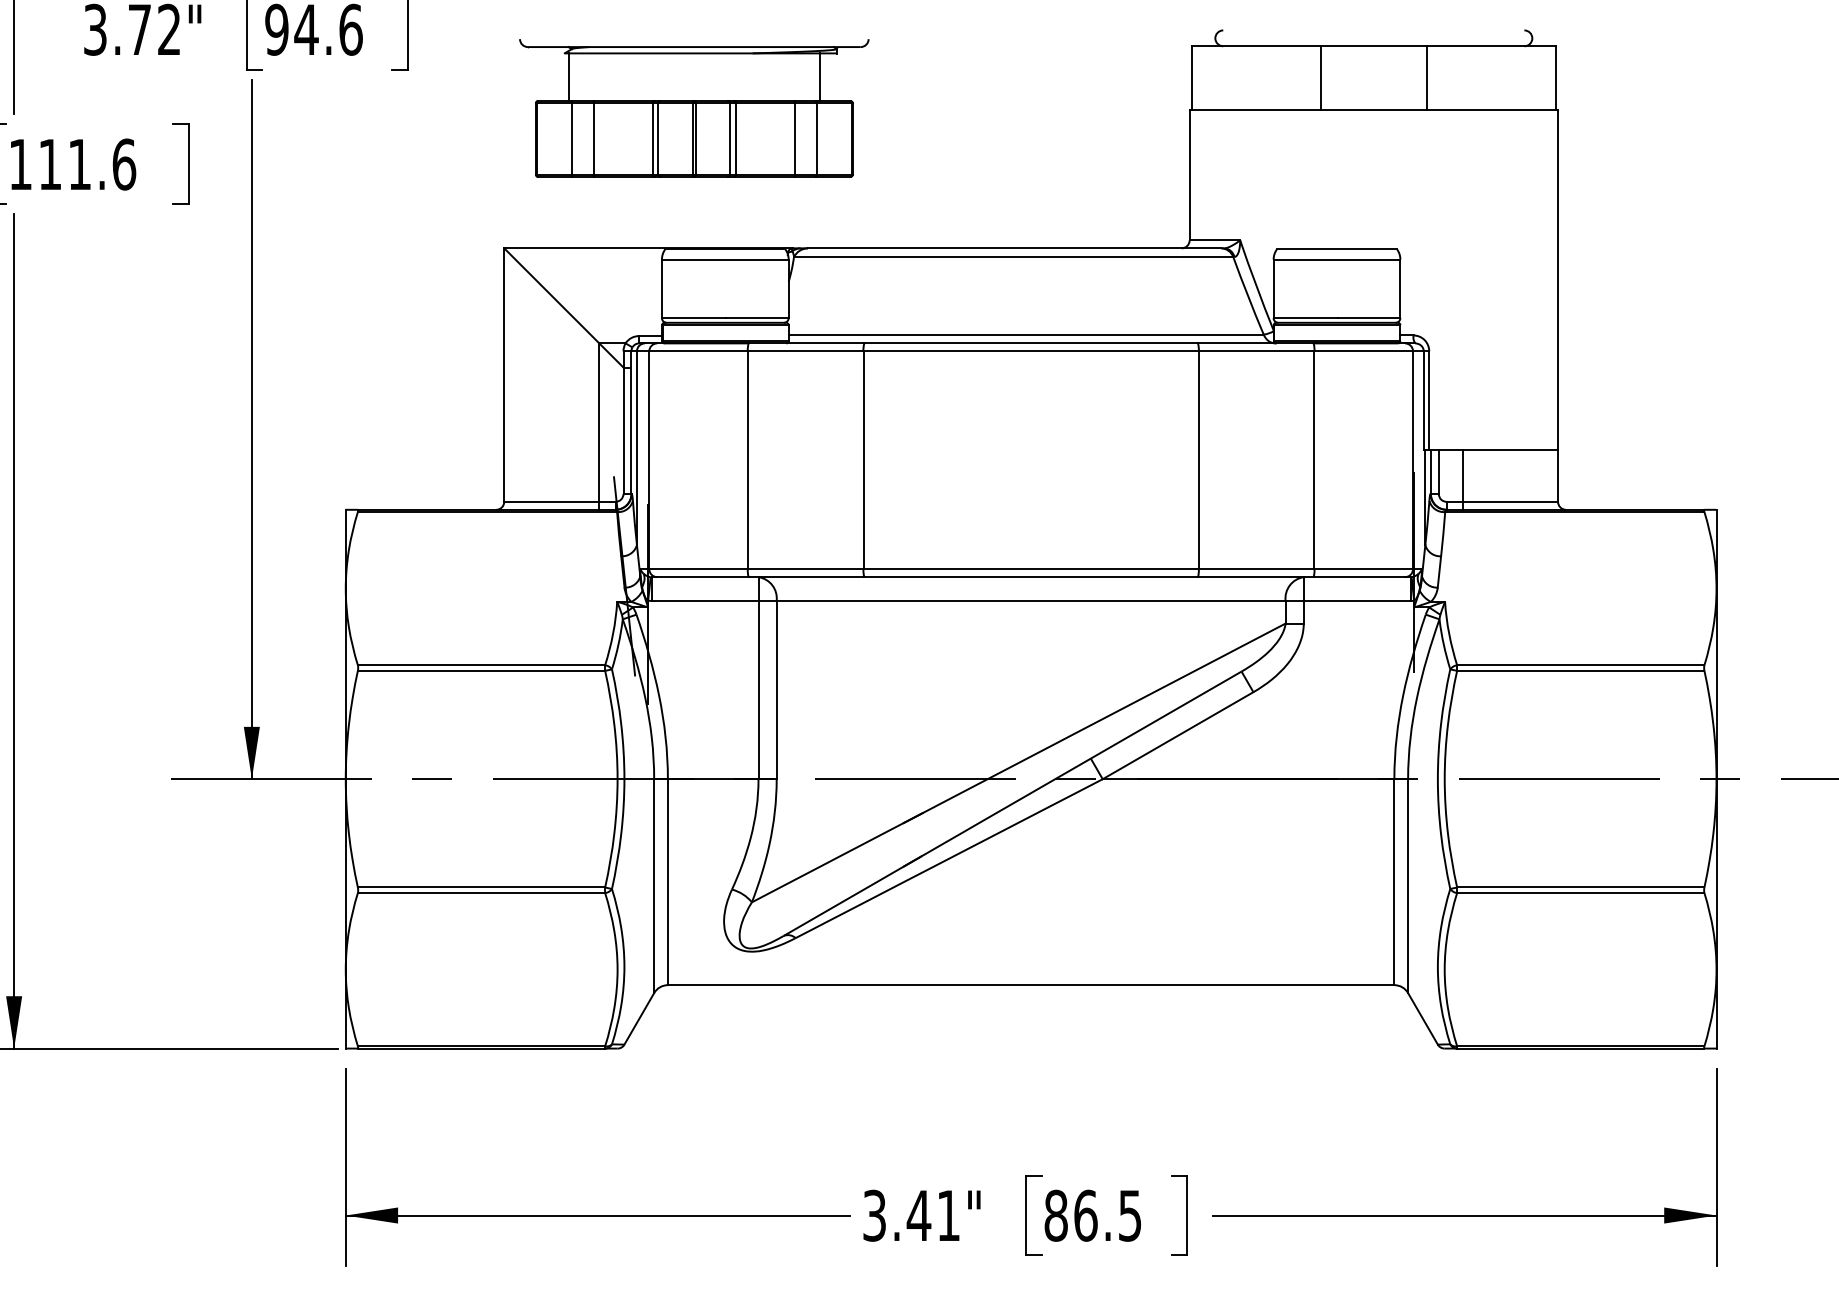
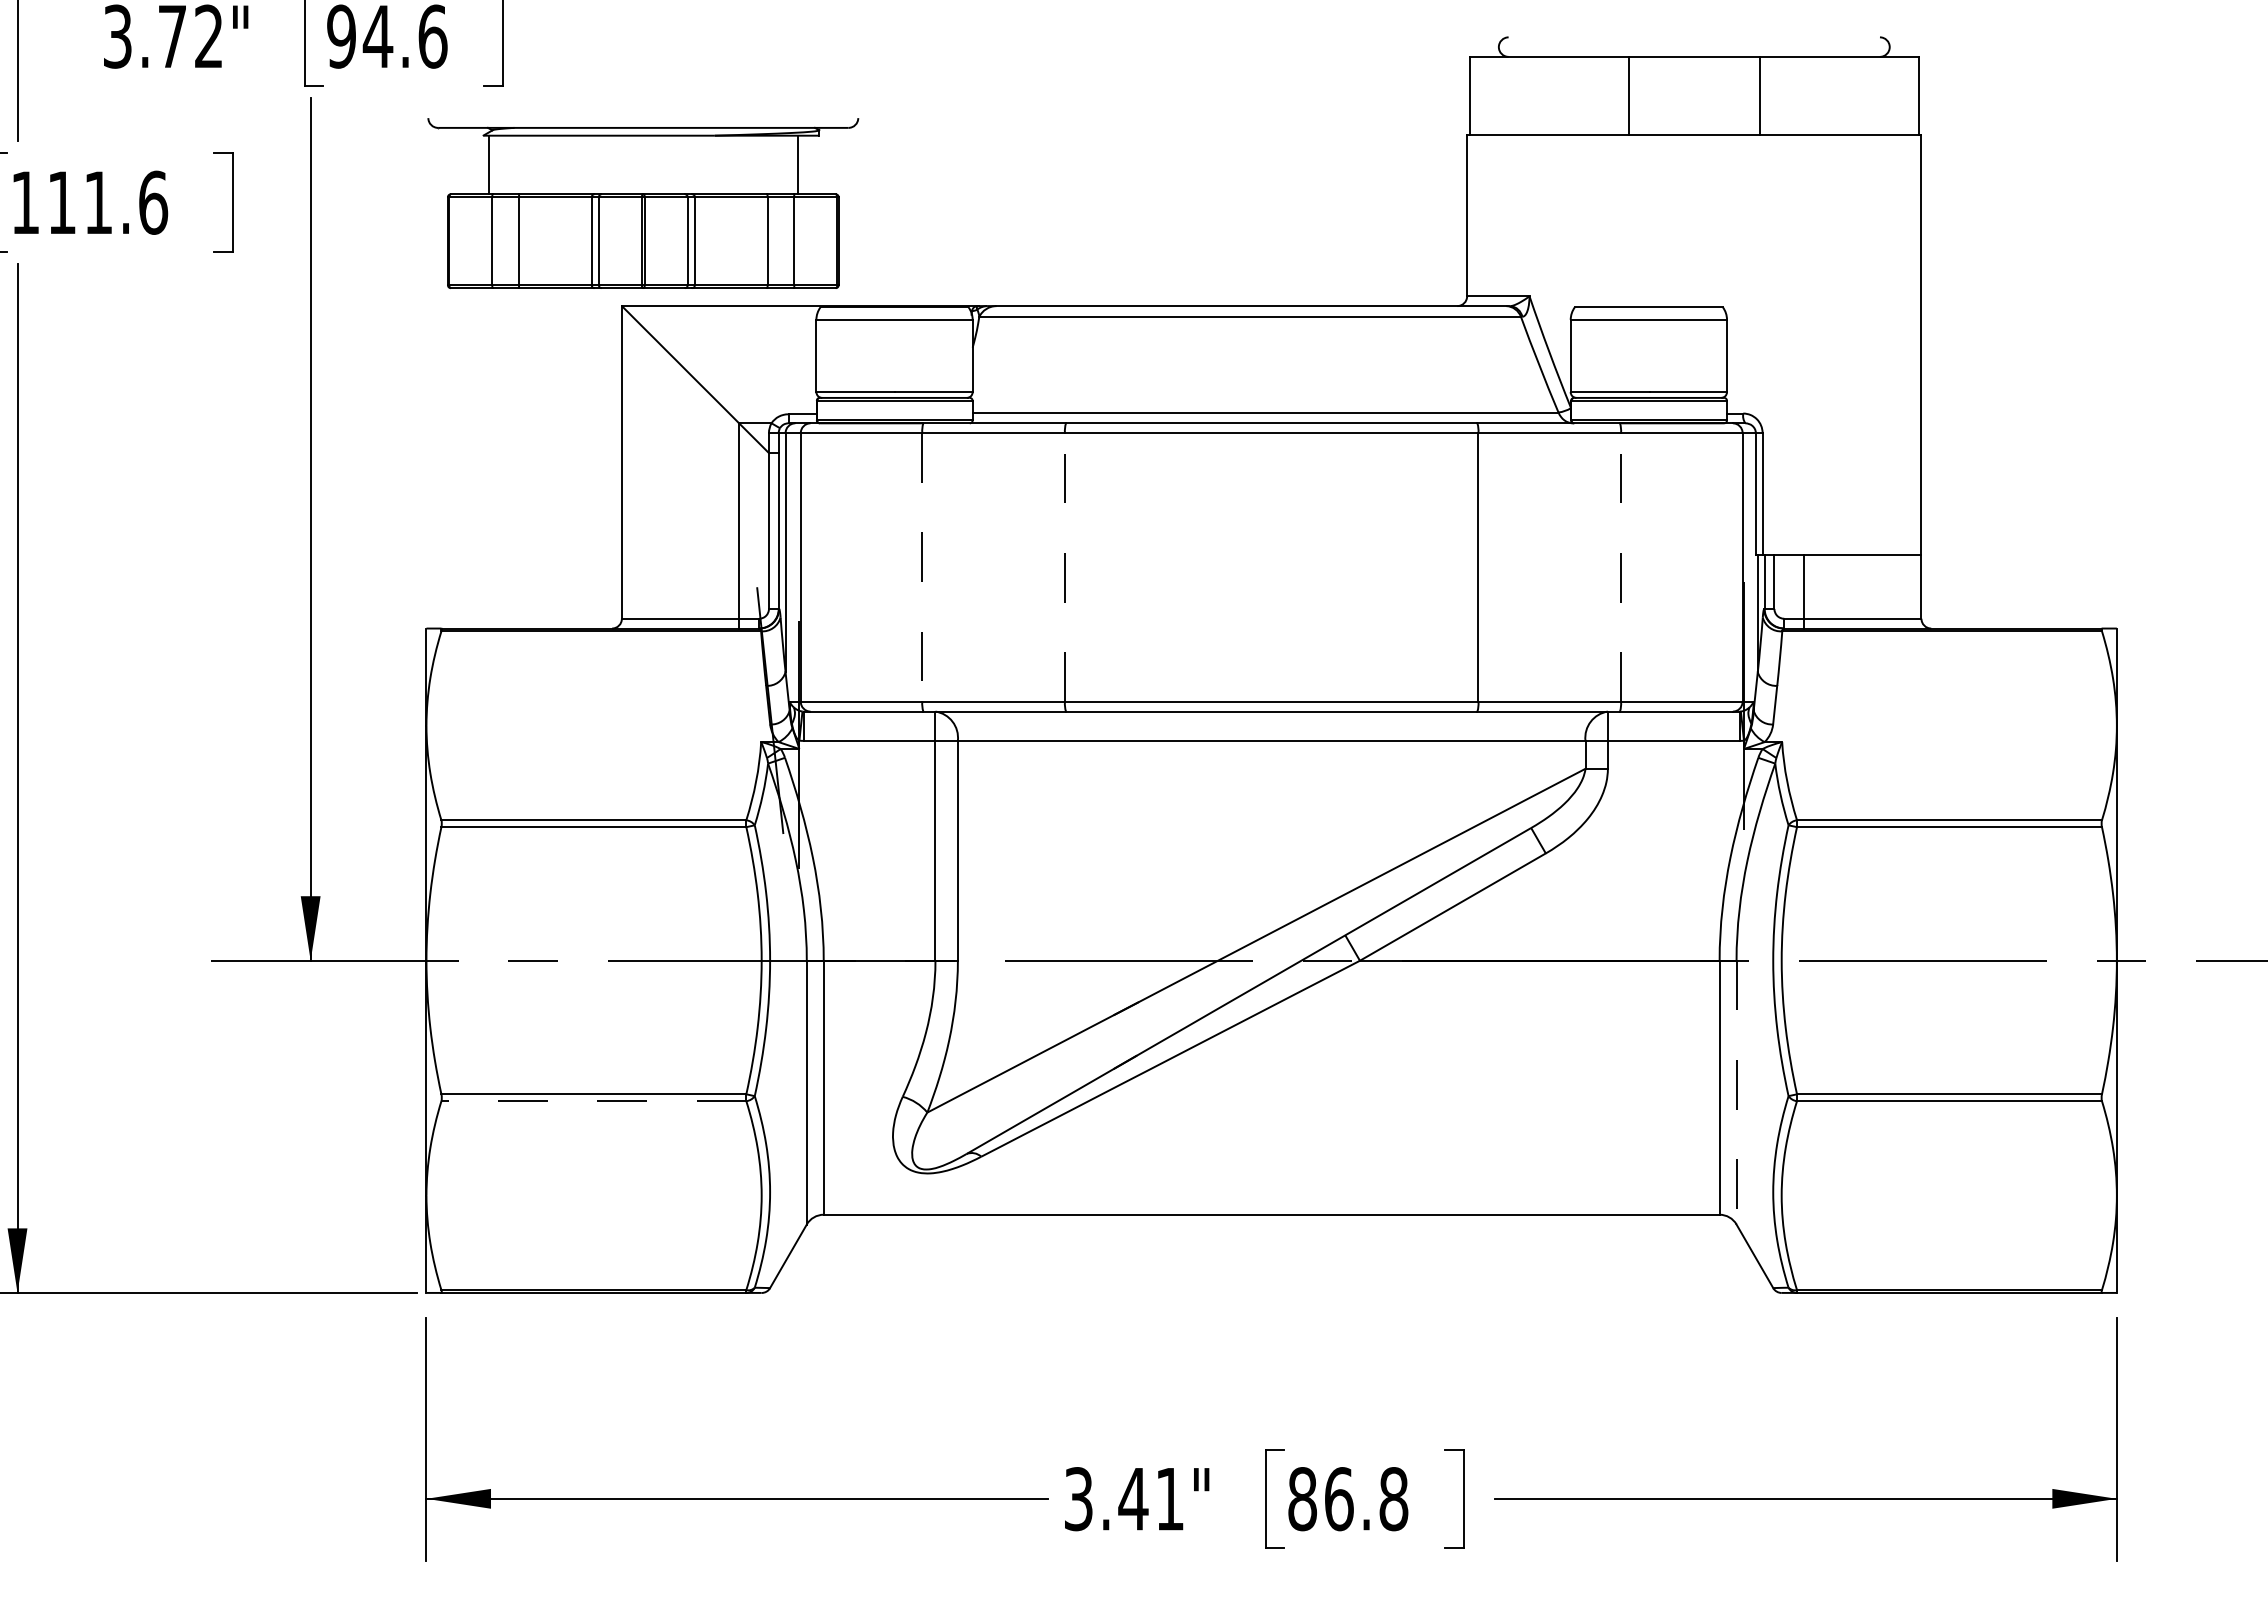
part: (694, 108) -> (643, 203), moved
line: (863, 459) -> (1064, 566), solid -> dashed
line: (1314, 459) -> (1621, 566), solid -> dashed
line: (747, 460) -> (922, 567), solid -> dashed
line: (1408, 886) -> (1736, 1092), solid -> dashed
line: (481, 893) -> (593, 1101), solid -> dashed
text: (1129, 1216) -> (1393, 1499), 86.5 -> 86.8

